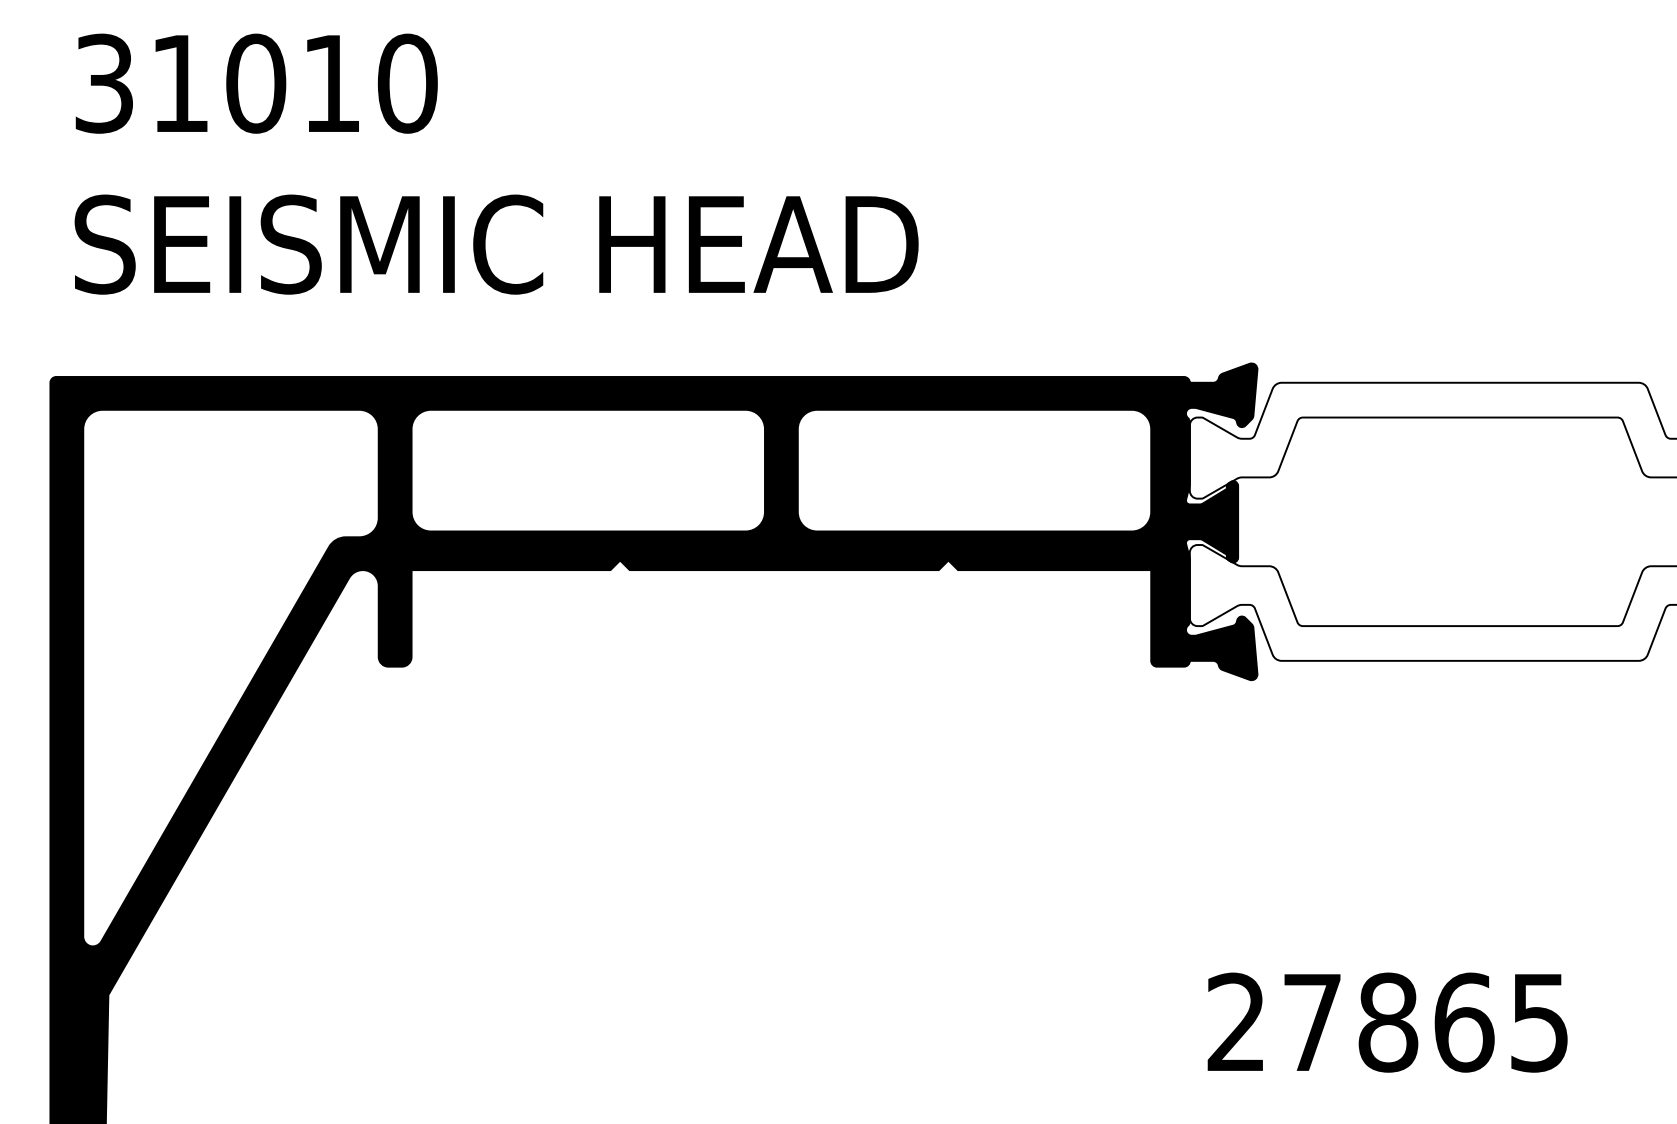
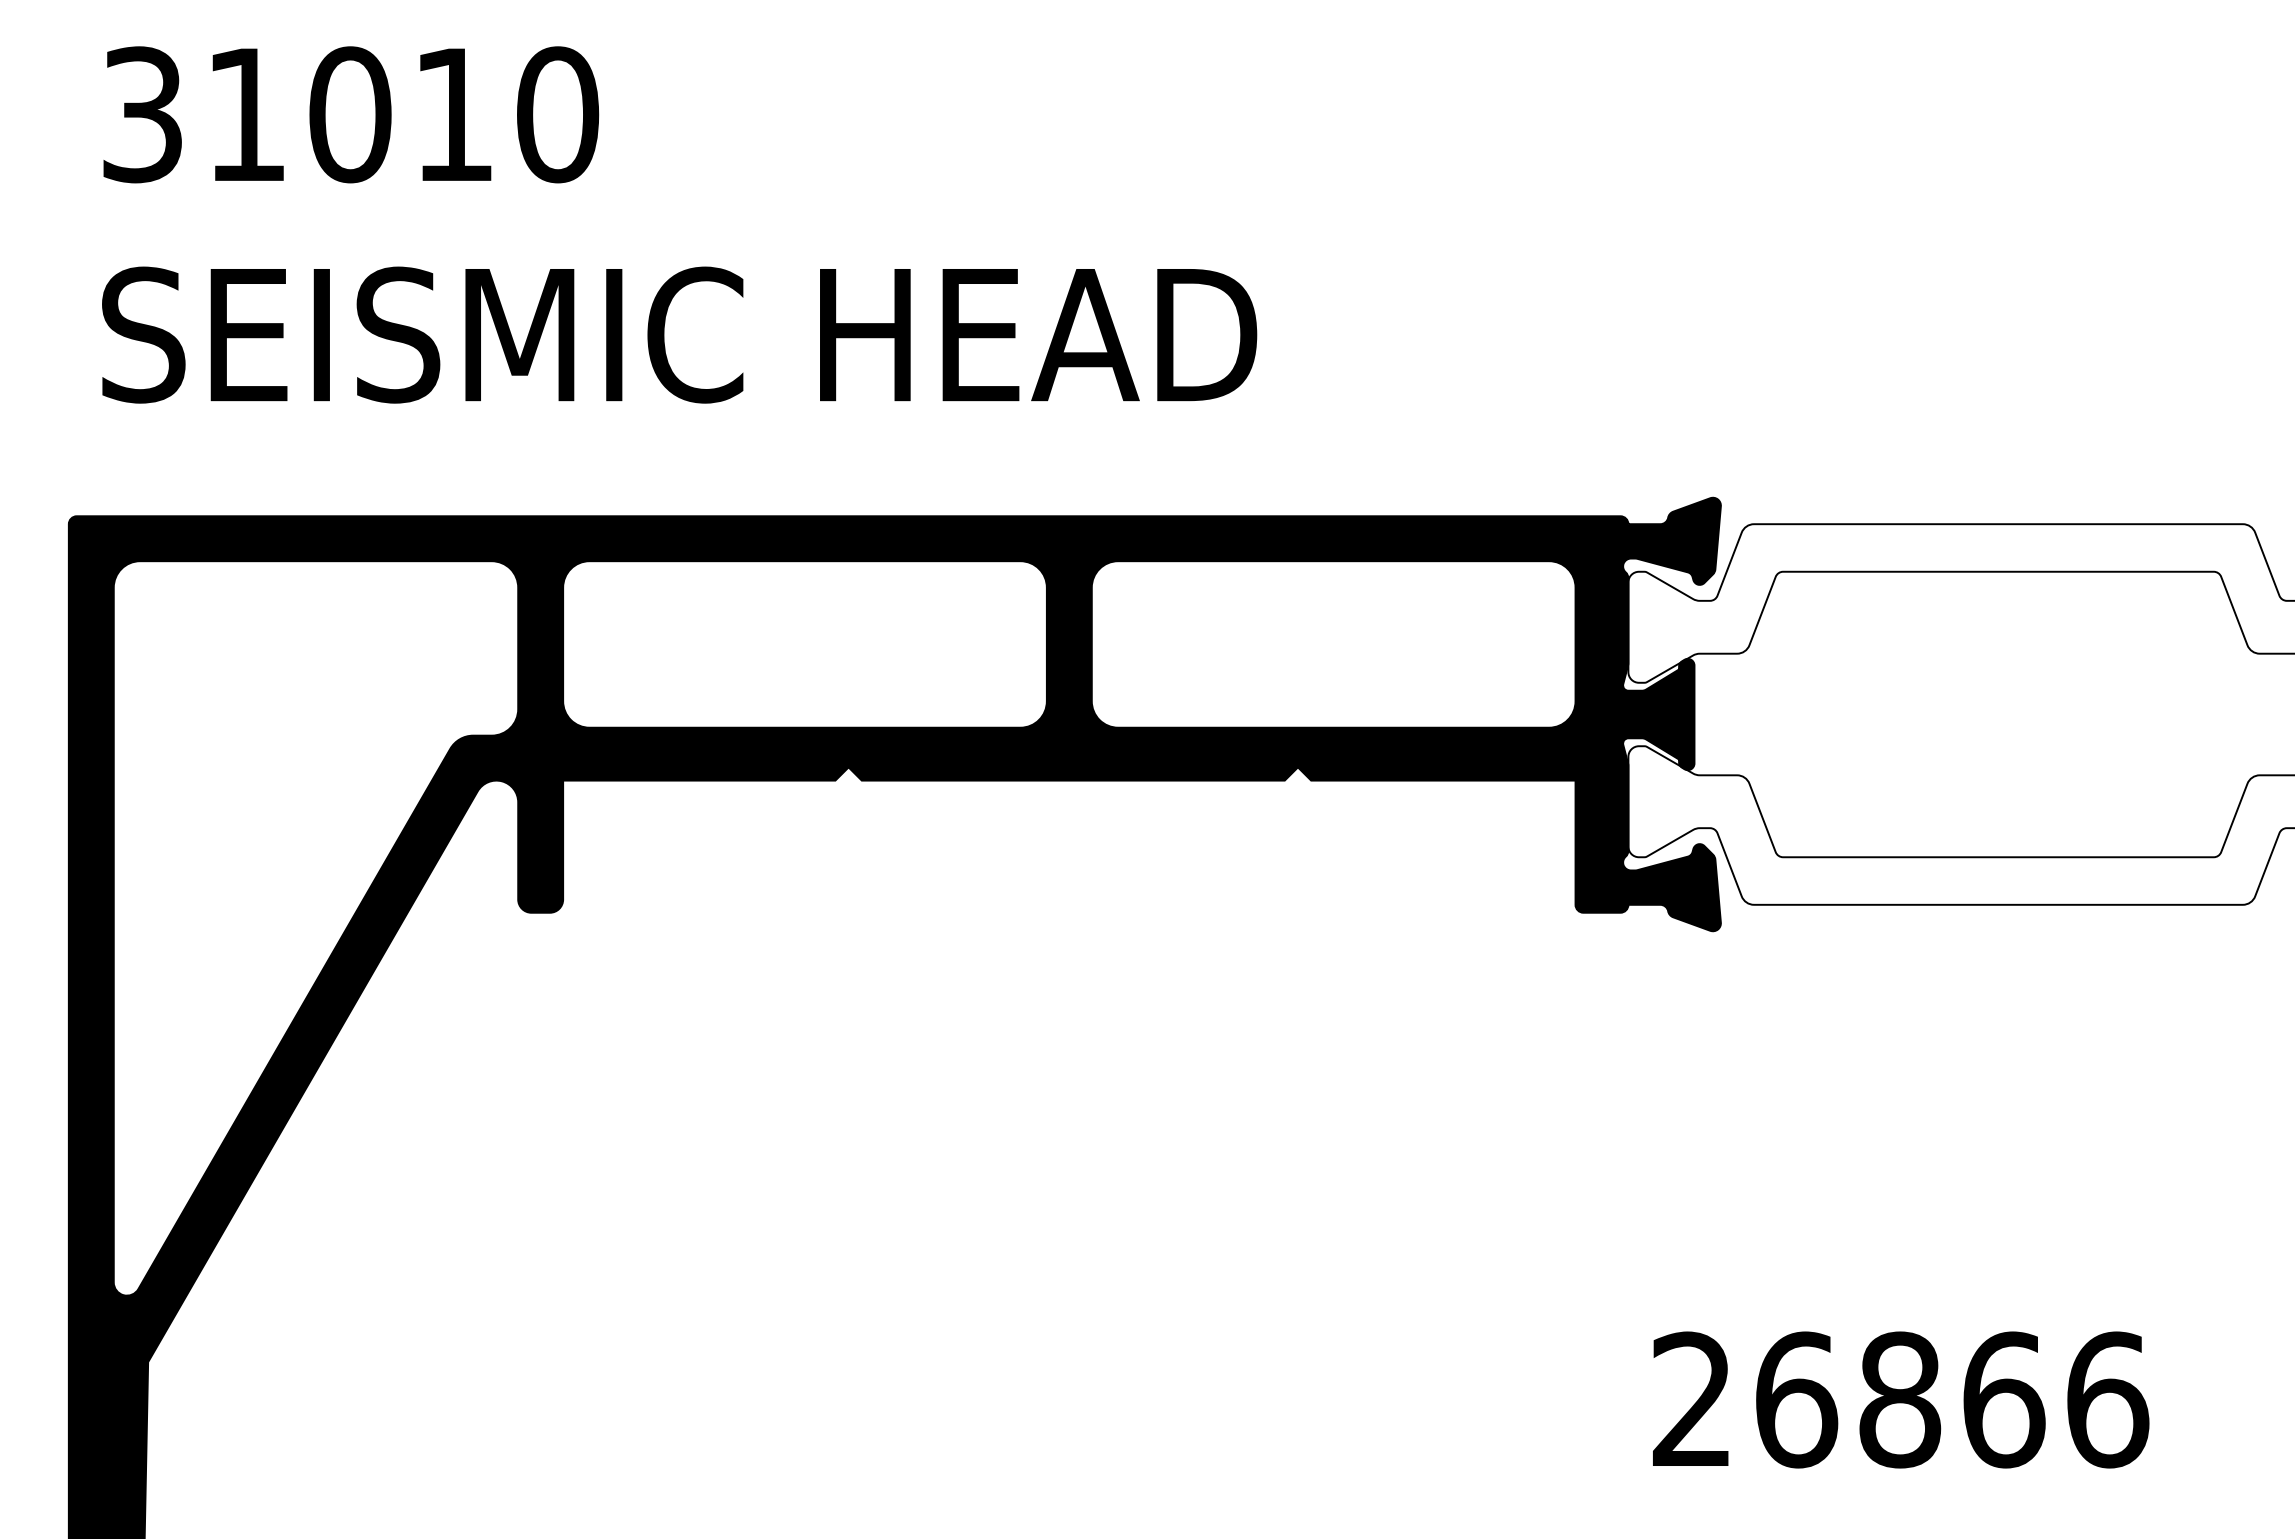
text: (1426, 1022) -> (1952, 1399), 27865 -> 26866

